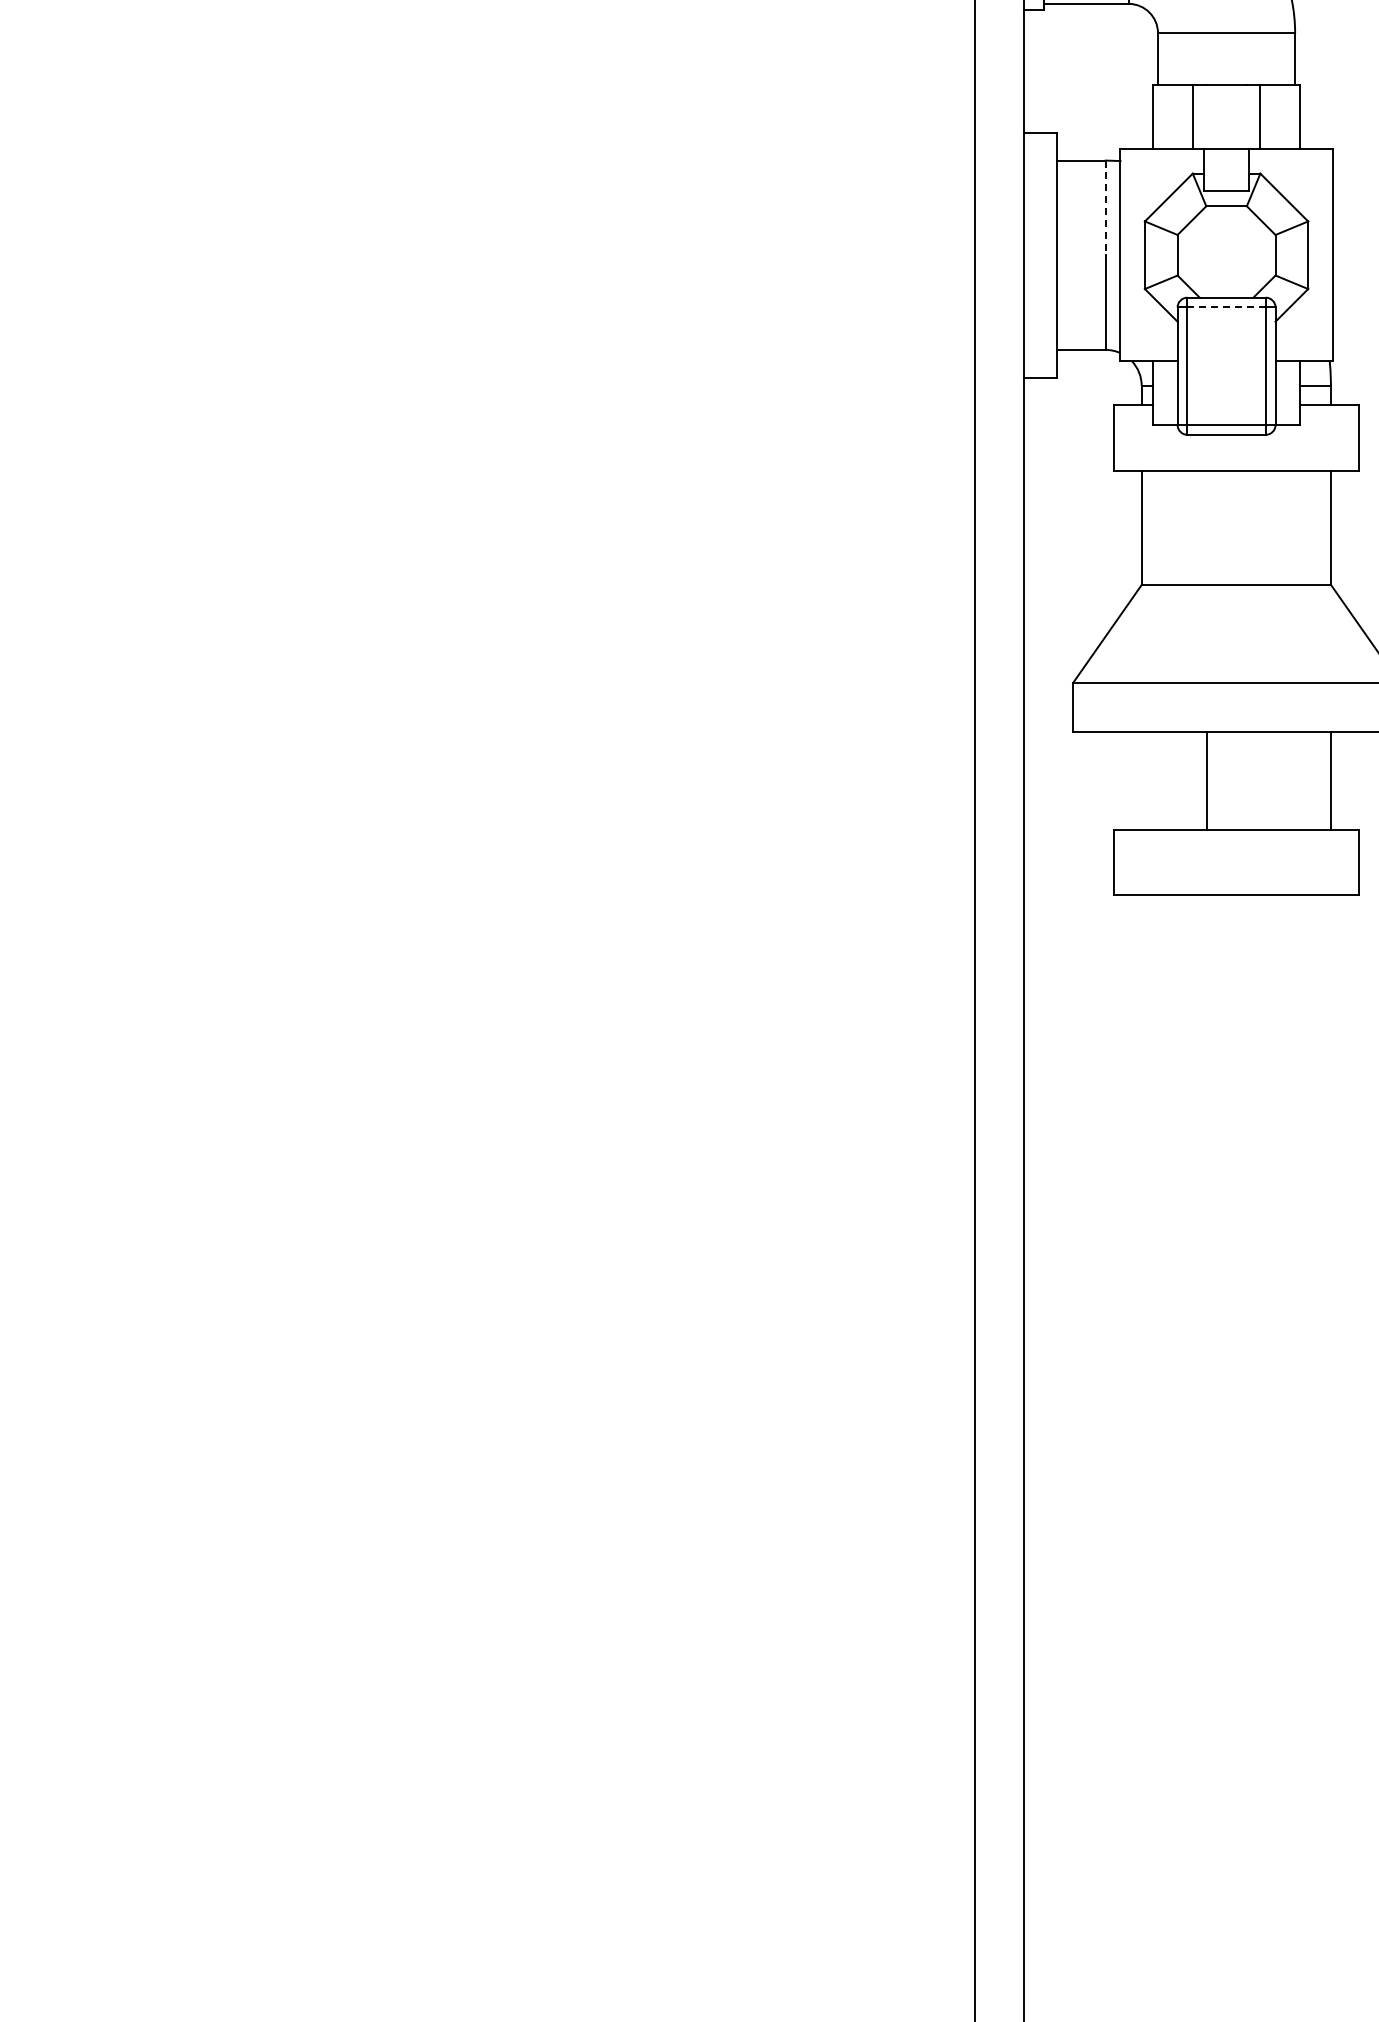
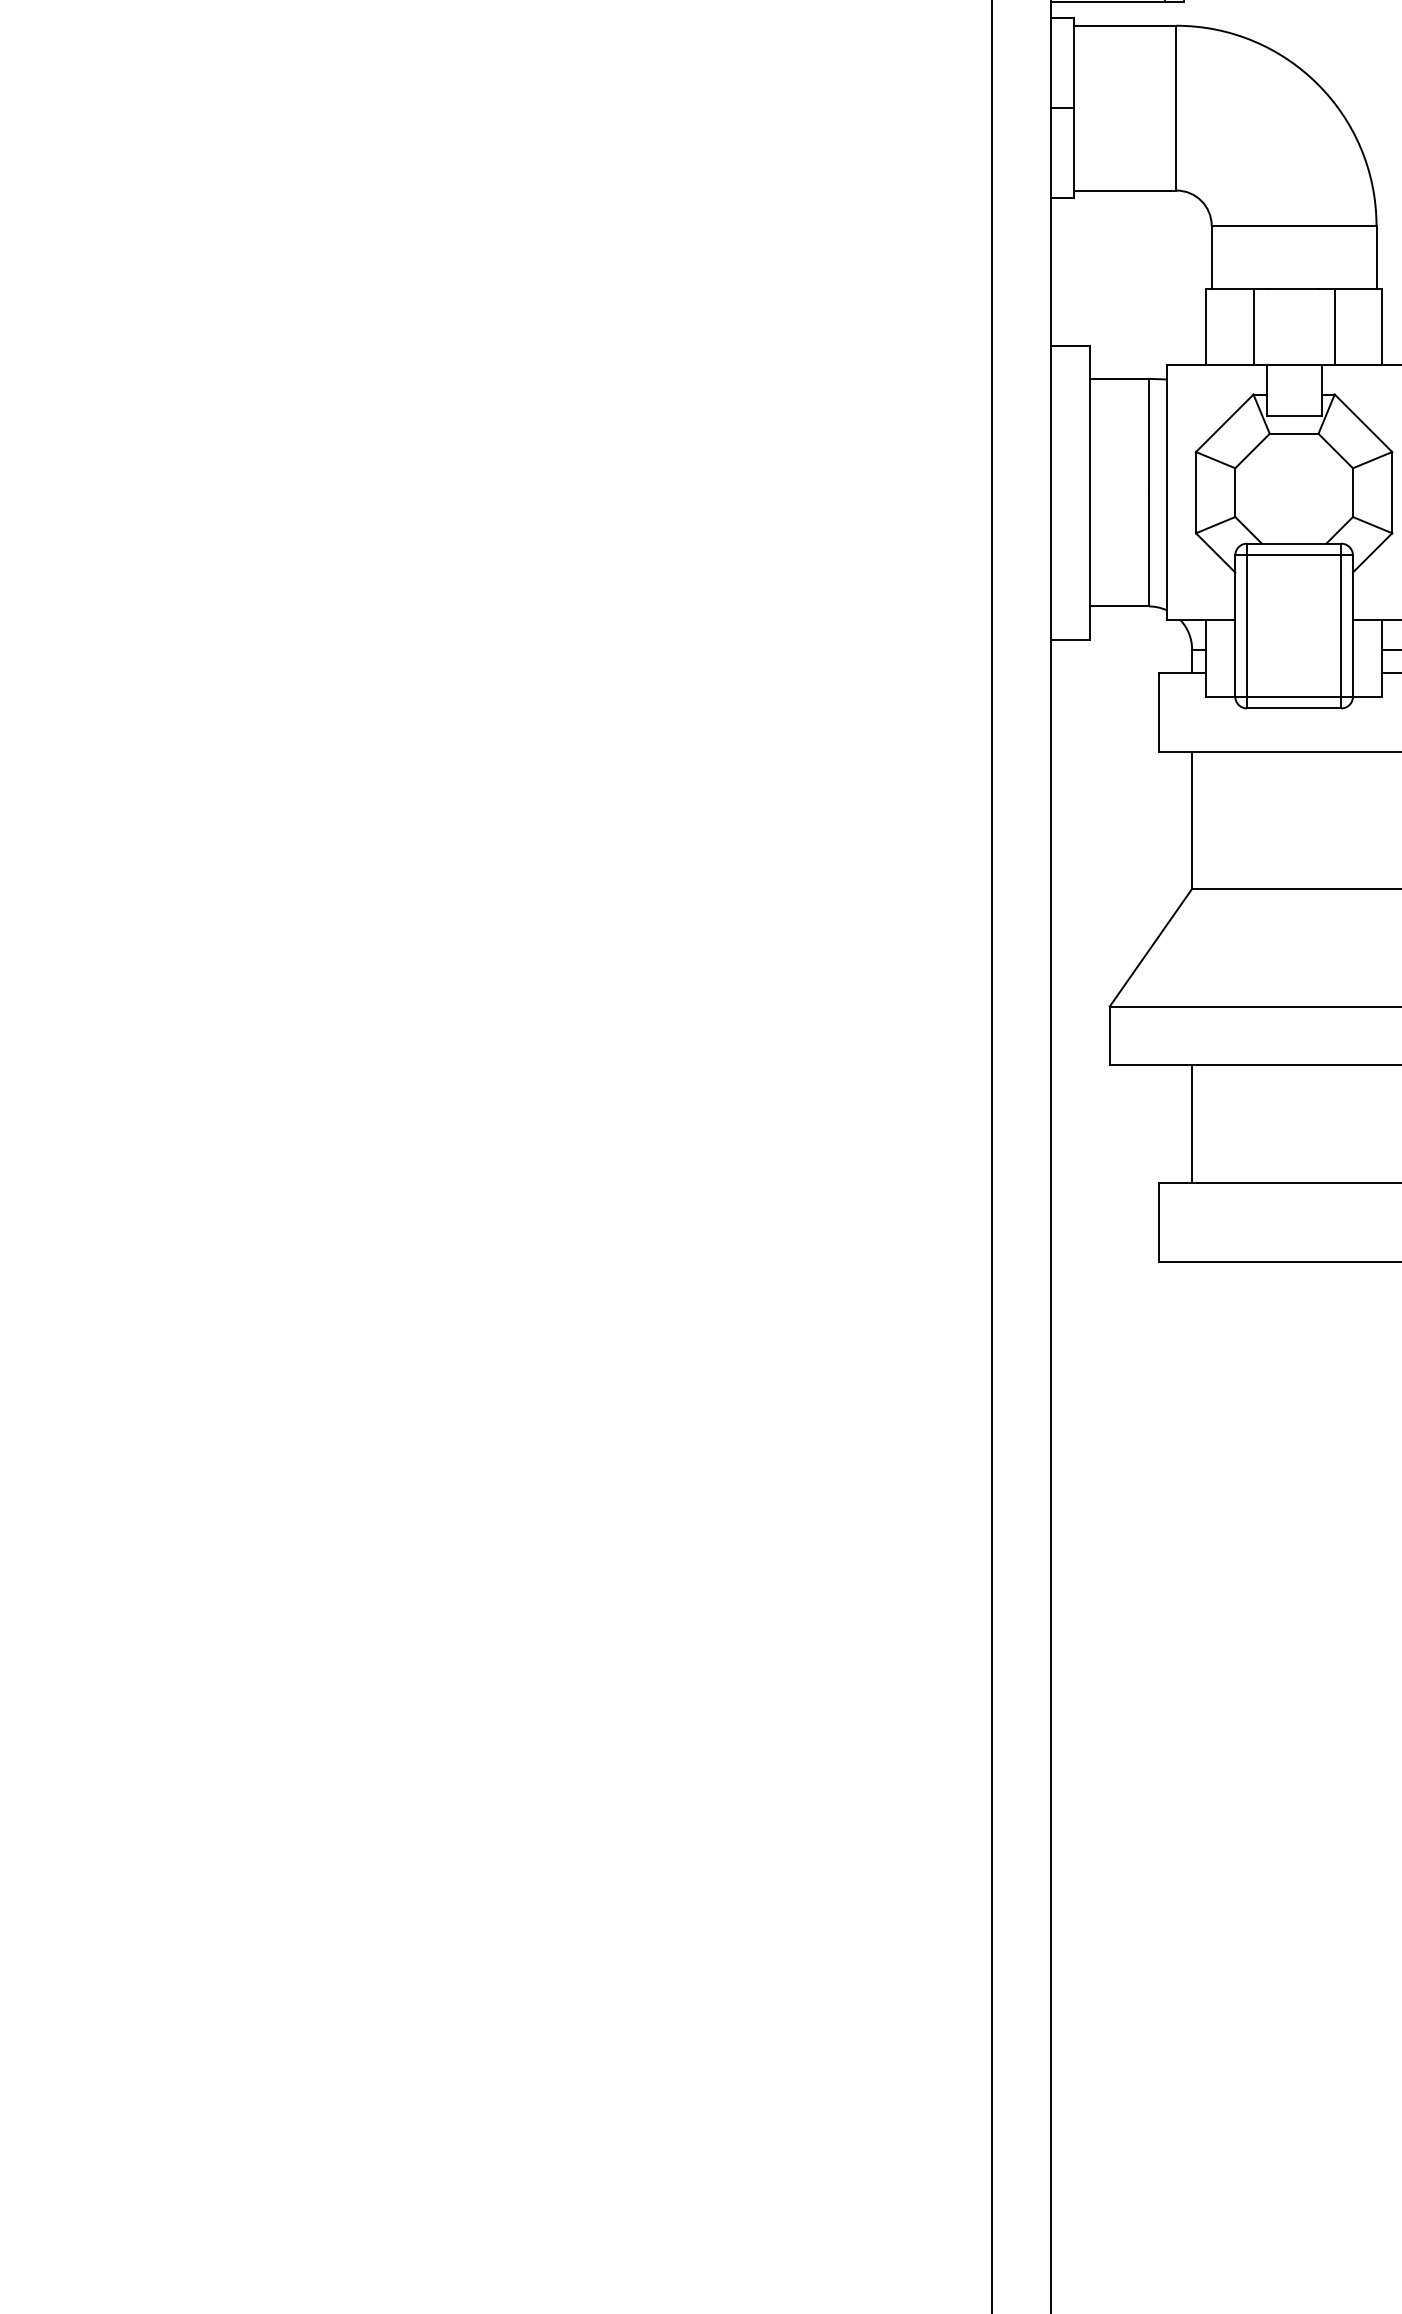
line: (1105, 208) -> (1148, 436), dashed -> solid
line: (1227, 307) -> (1295, 555), dashed -> solid
line: (1206, 780) -> (1191, 1123), moved

